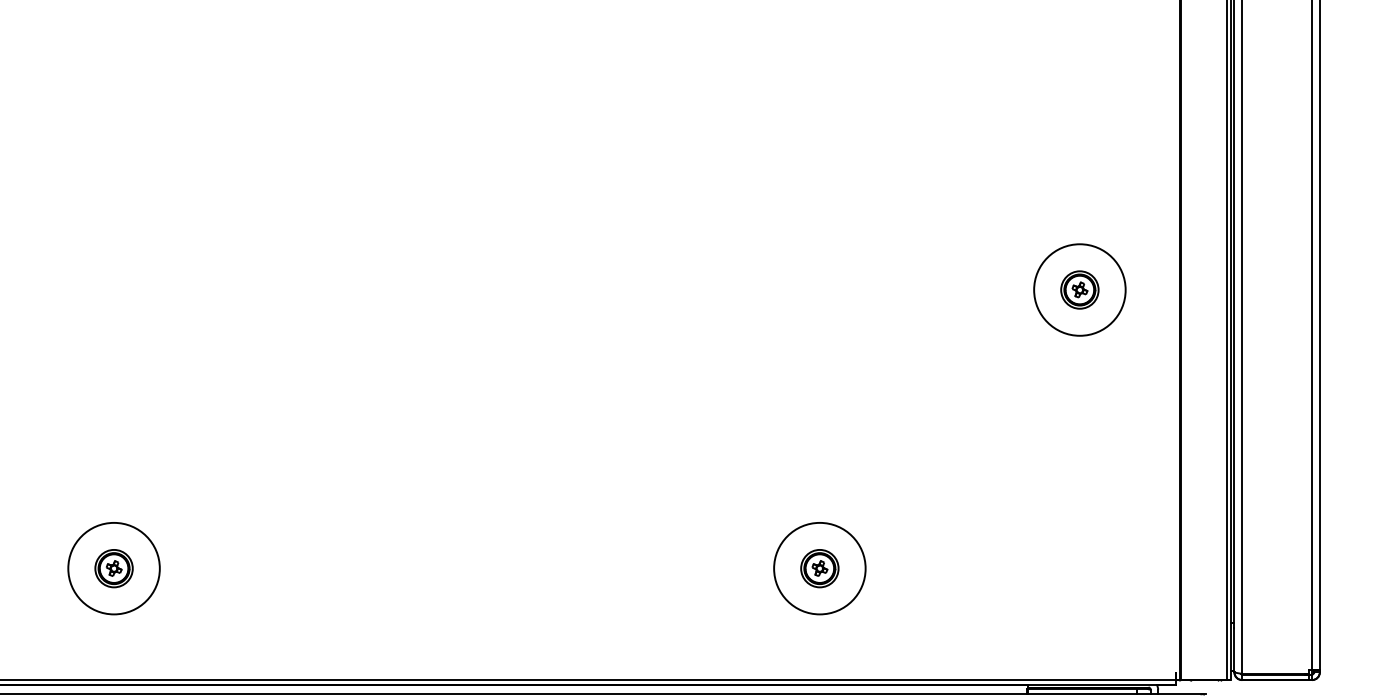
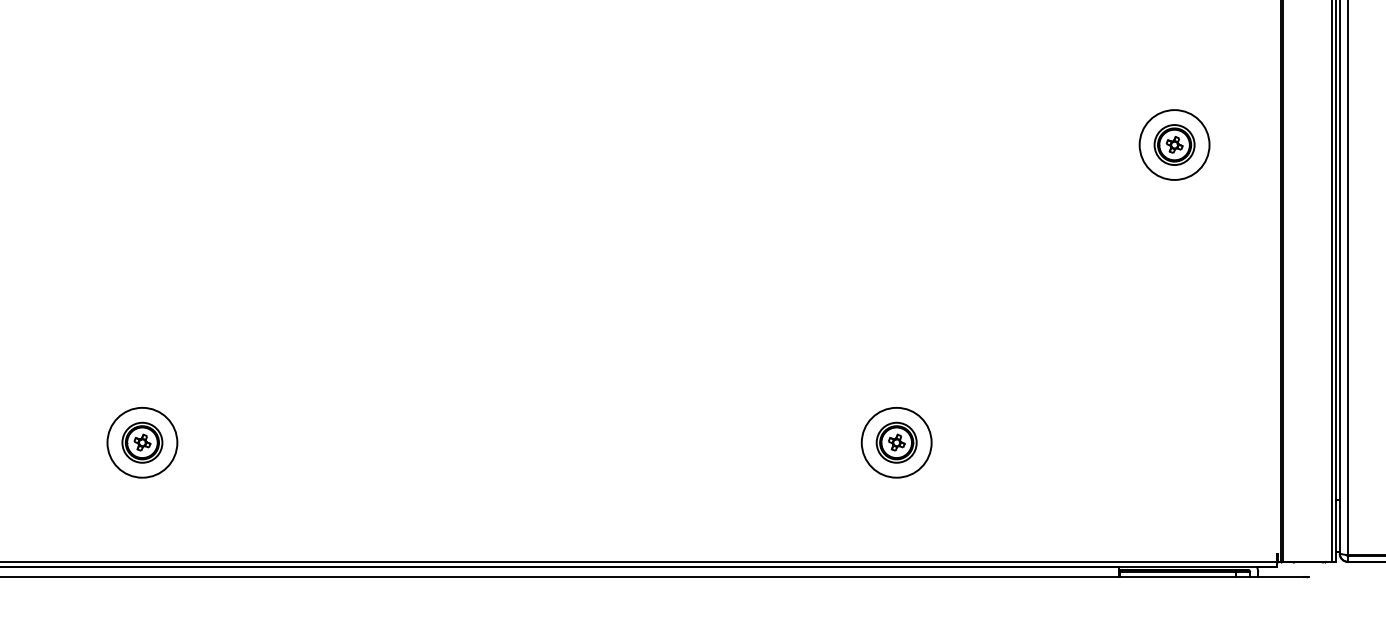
circle: (1079, 289) -> (1174, 144), size x0.71
circle: (113, 568) -> (141, 442), size x0.71
circle: (819, 568) -> (896, 442), size x0.71

